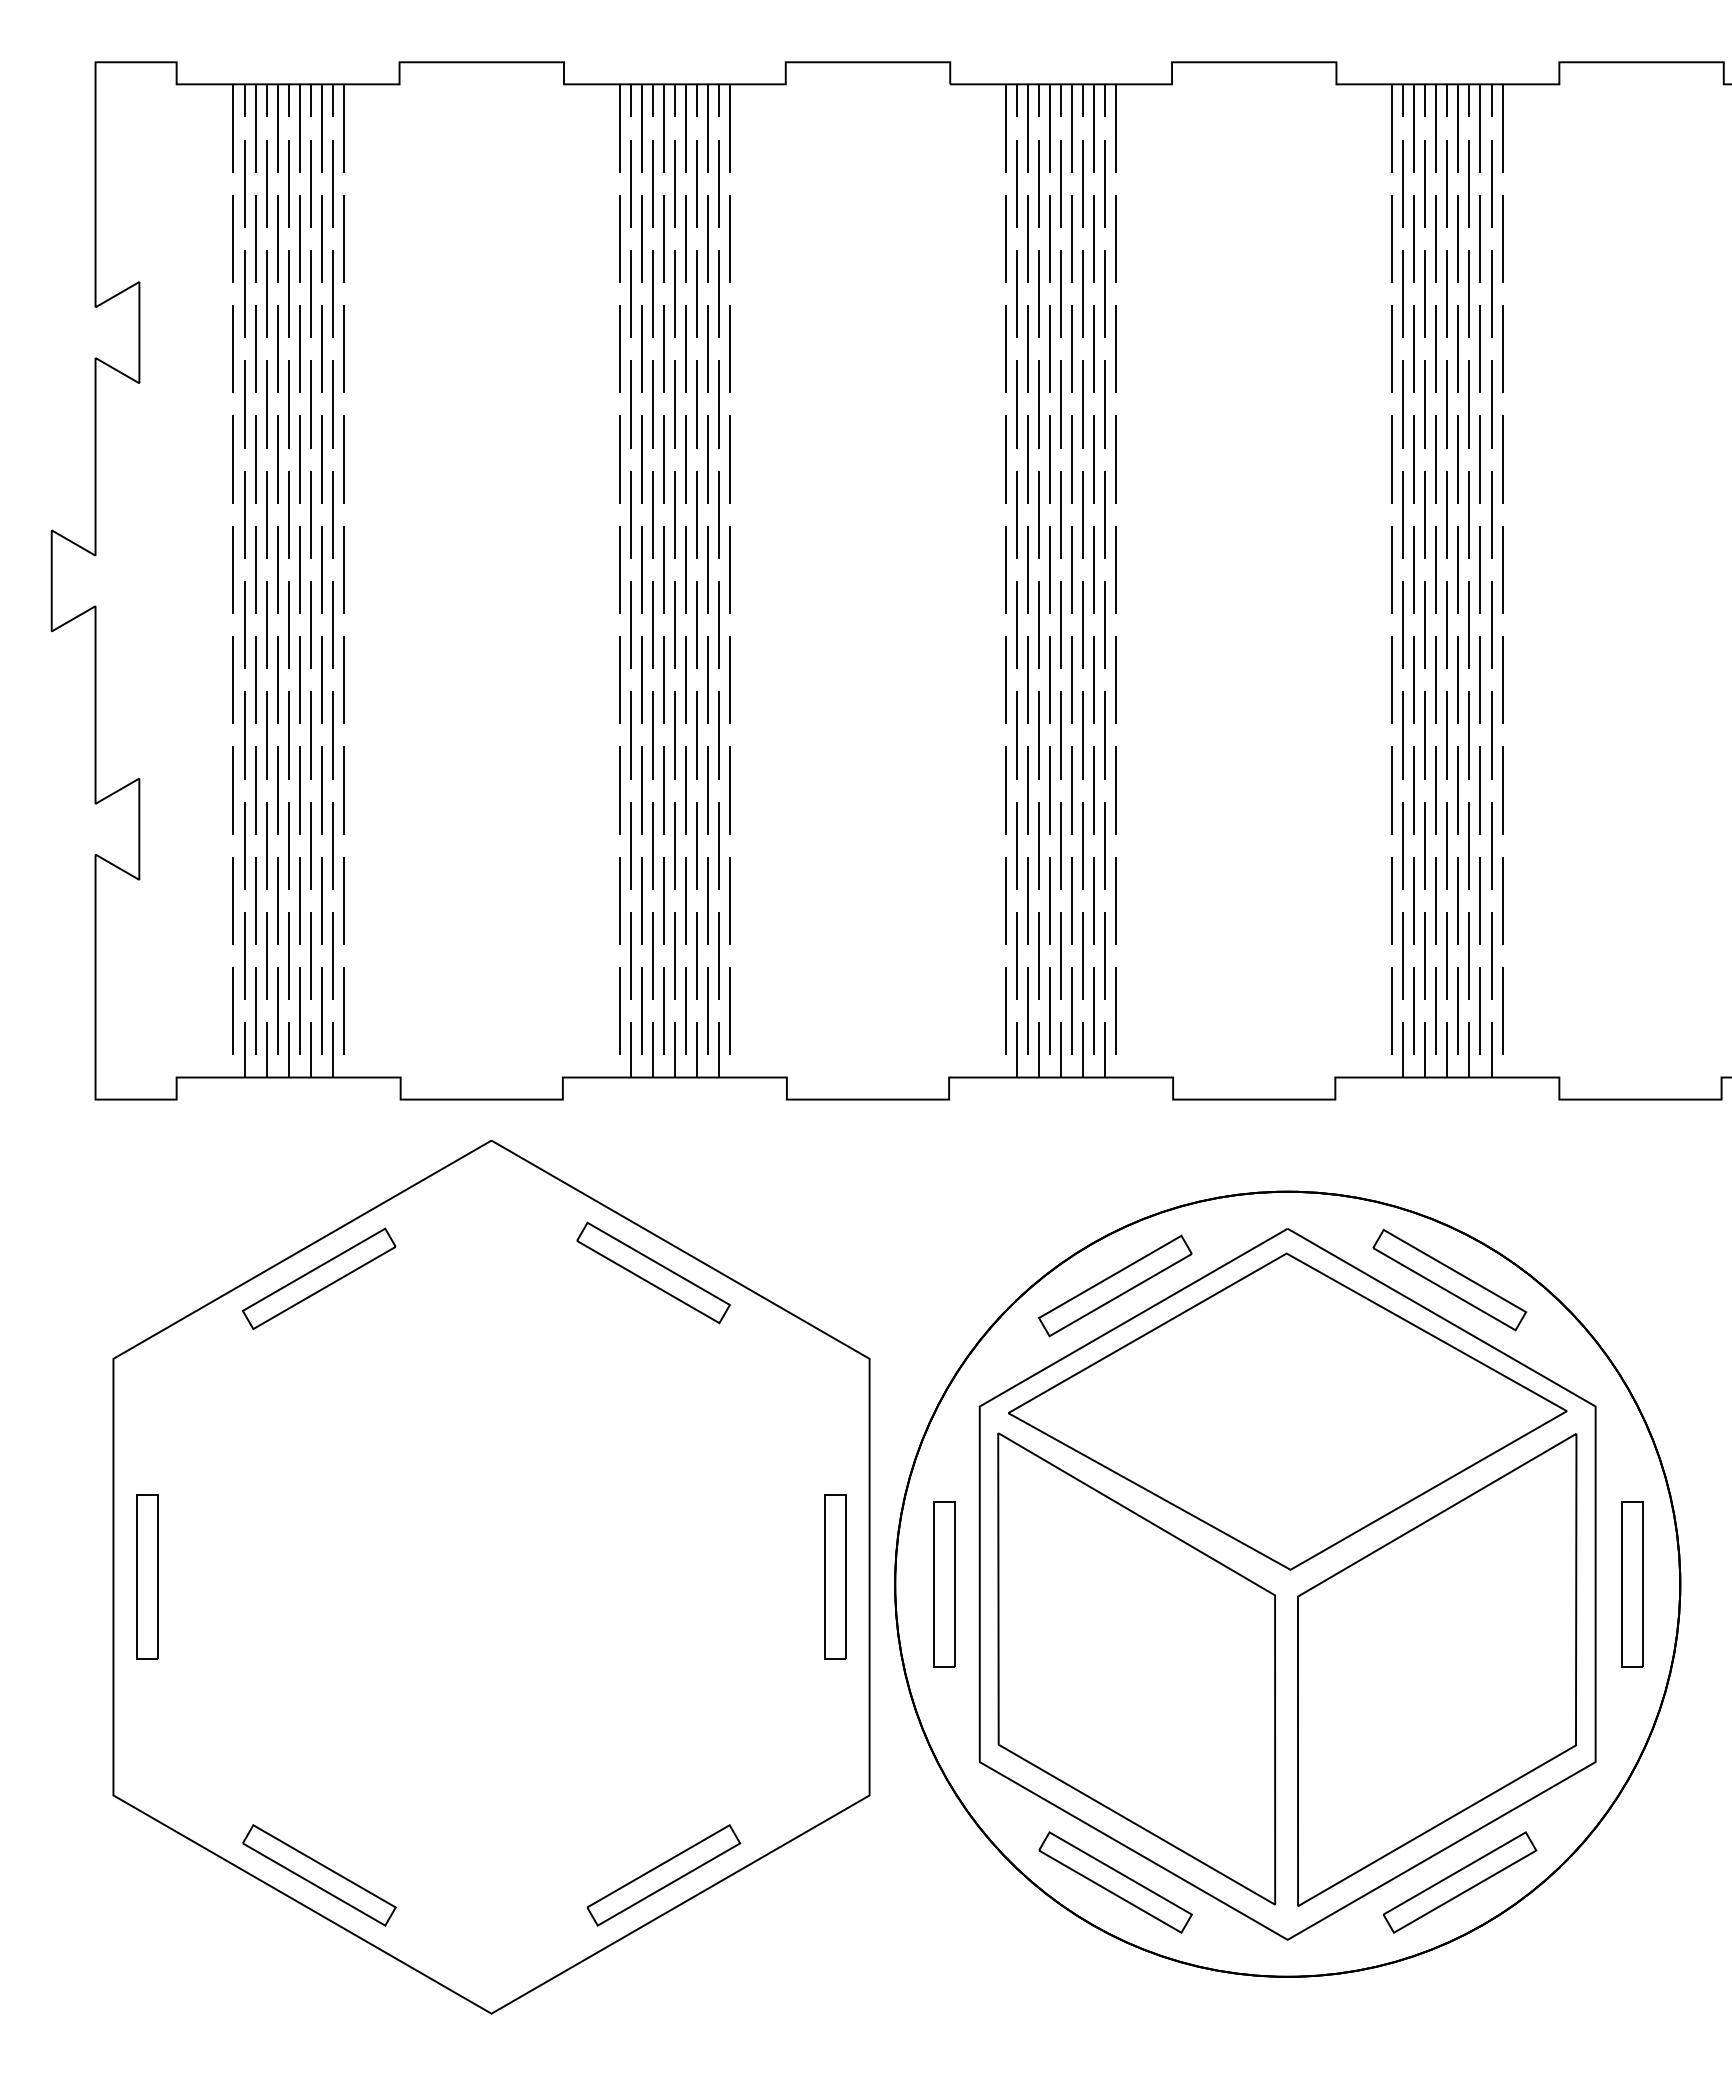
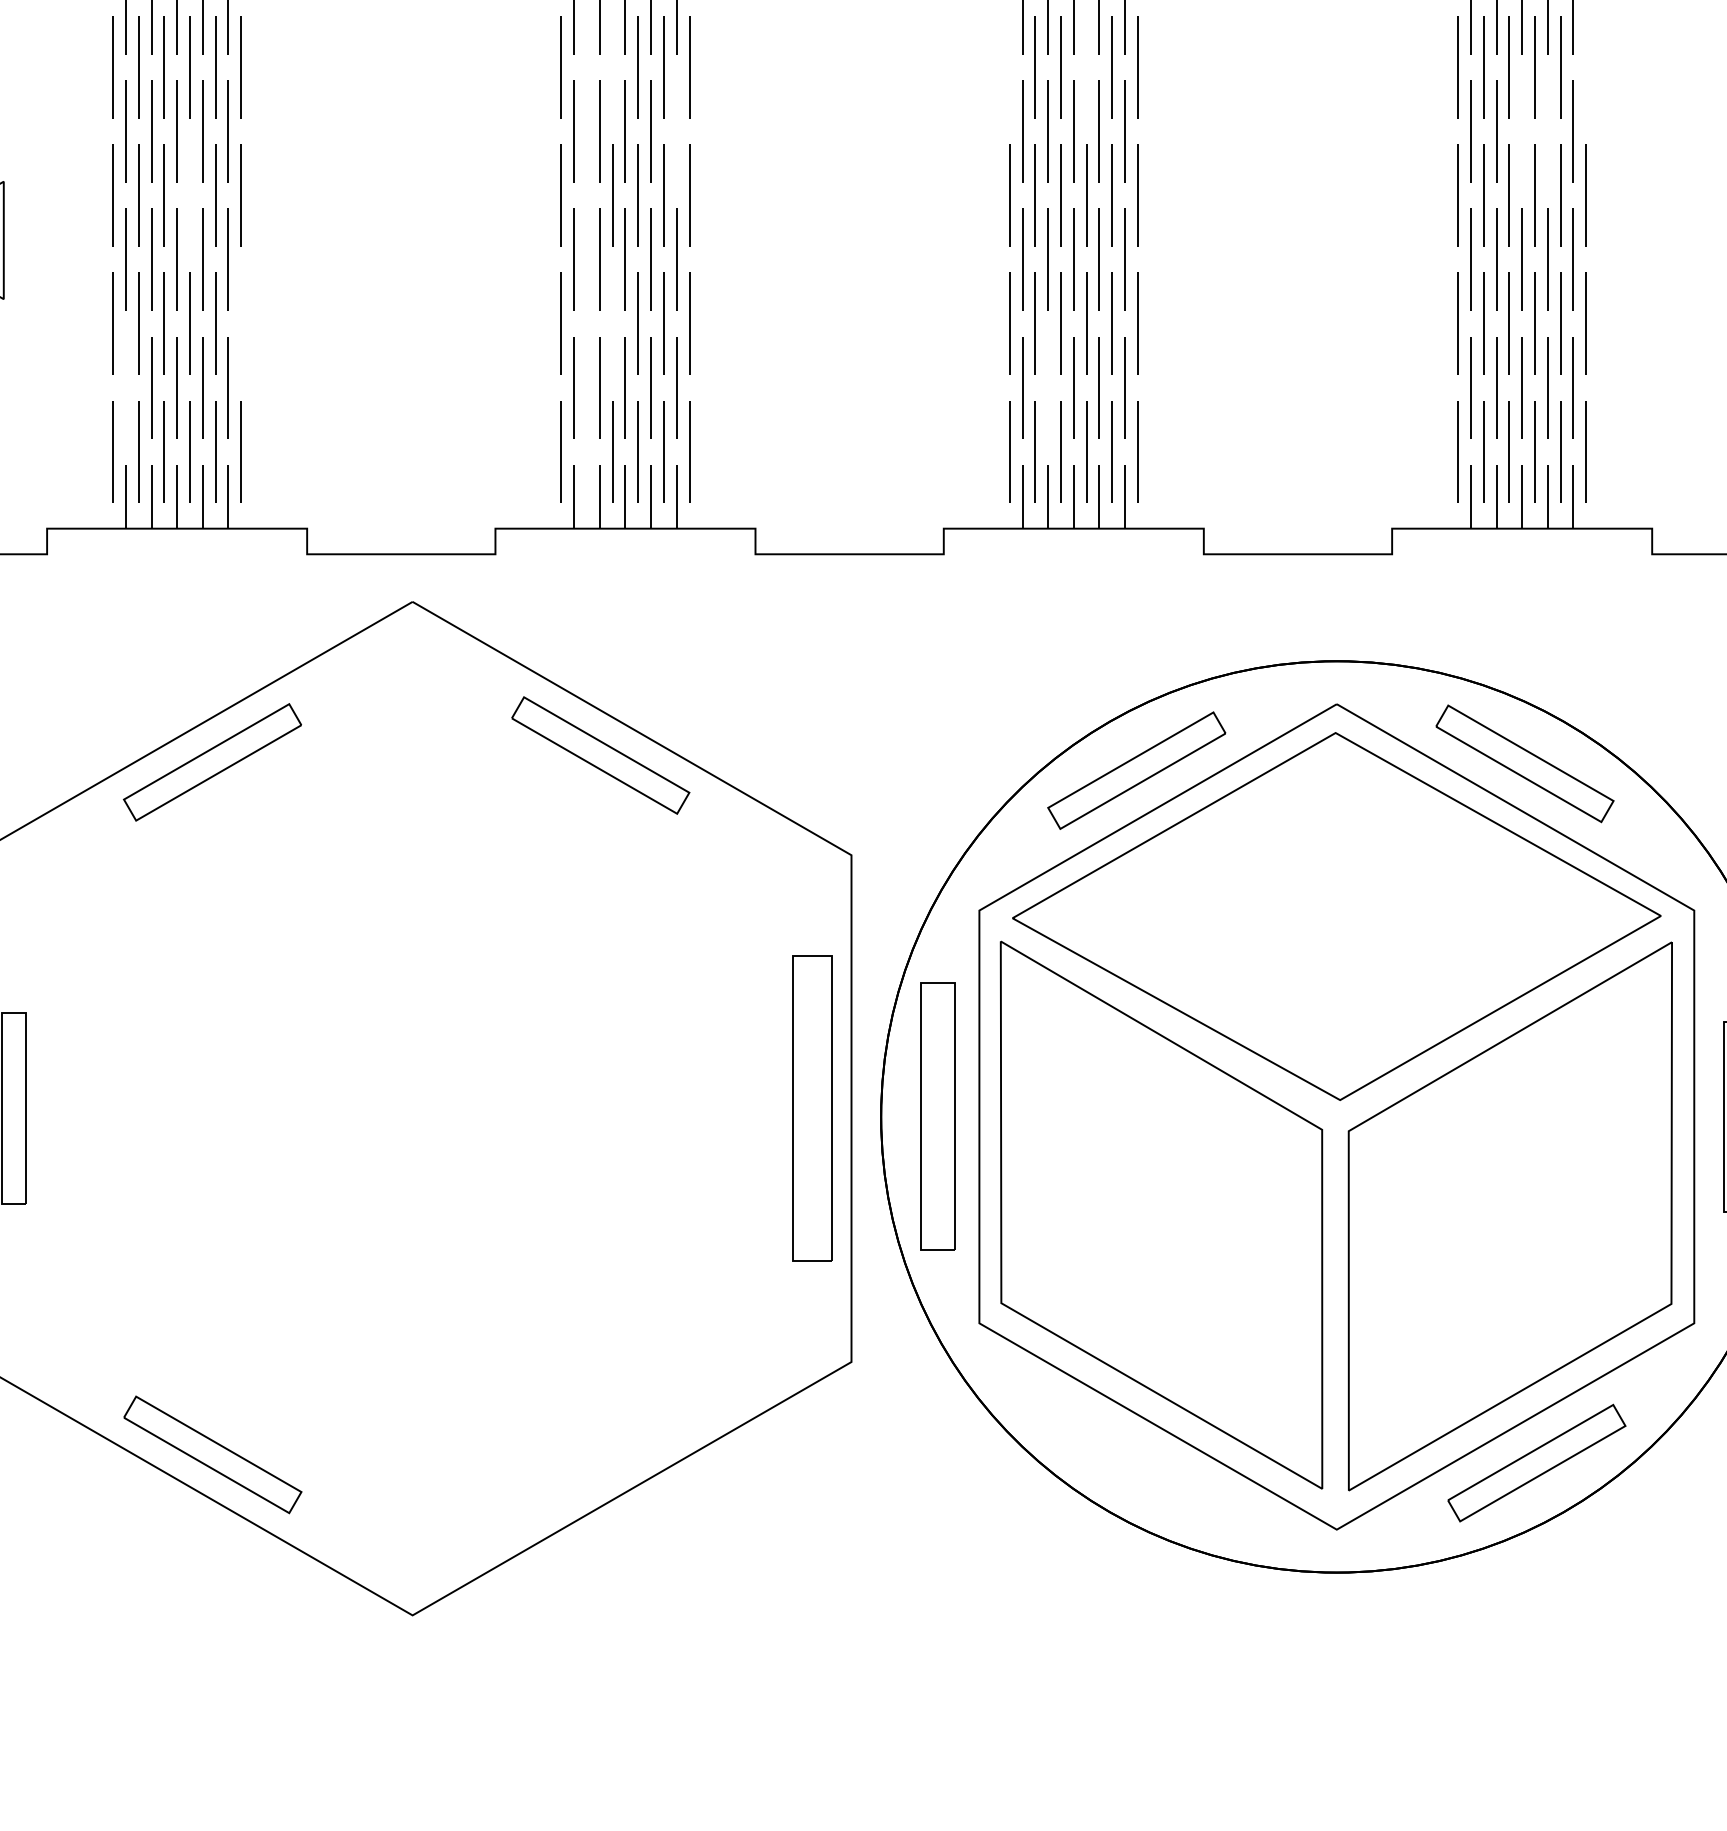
line: (641, 679) -> (586, 66), removed
line: (663, 679) -> (612, 66), removed
line: (1005, 679) -> (1009, 66), removed
line: (1071, 679) -> (1085, 66), removed
line: (1502, 679) -> (1586, 66), removed
line: (718, 735) -> (676, 131), removed
line: (1446, 735) -> (1521, 131), removed
line: (1468, 735) -> (1546, 131), removed
line: (299, 790) -> (189, 195), removed
line: (641, 790) -> (586, 195), removed
line: (343, 900) -> (240, 323), removed
line: (641, 900) -> (586, 323), removed
line: (663, 900) -> (612, 323), removed
line: (244, 955) -> (125, 387), removed
line: (1038, 955) -> (1047, 387), removed
line: (641, 1010) -> (586, 450), removed
part: (835, 1576) -> (811, 1107), size x1.6
part: (944, 1584) -> (938, 1117), size x1.4
part: (663, 1875) -> (612, 1454), removed
part: (1115, 1882) -> (1136, 1463), removed

